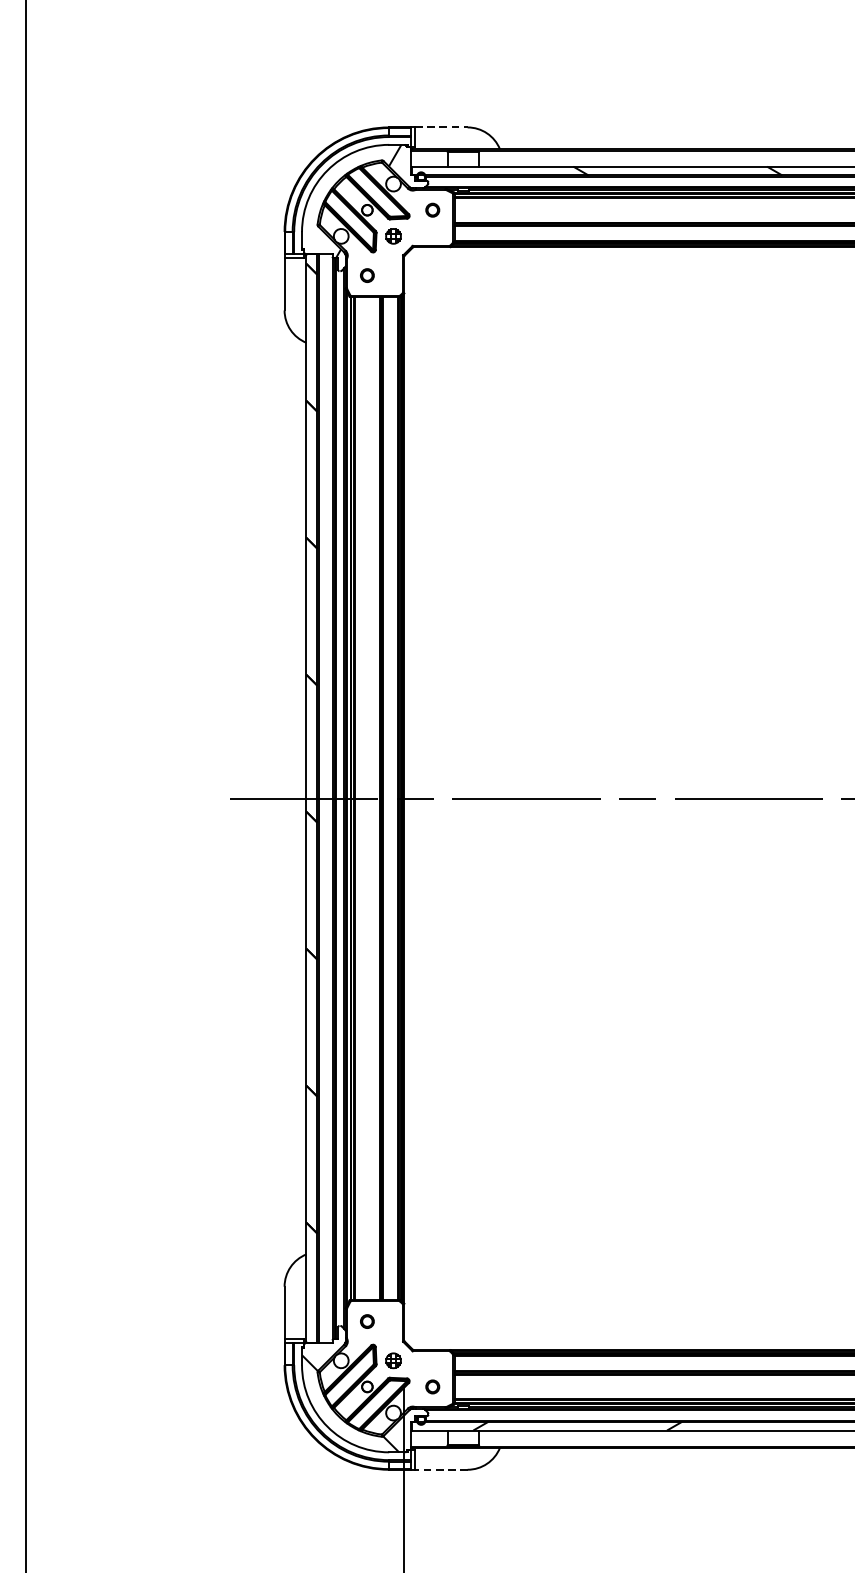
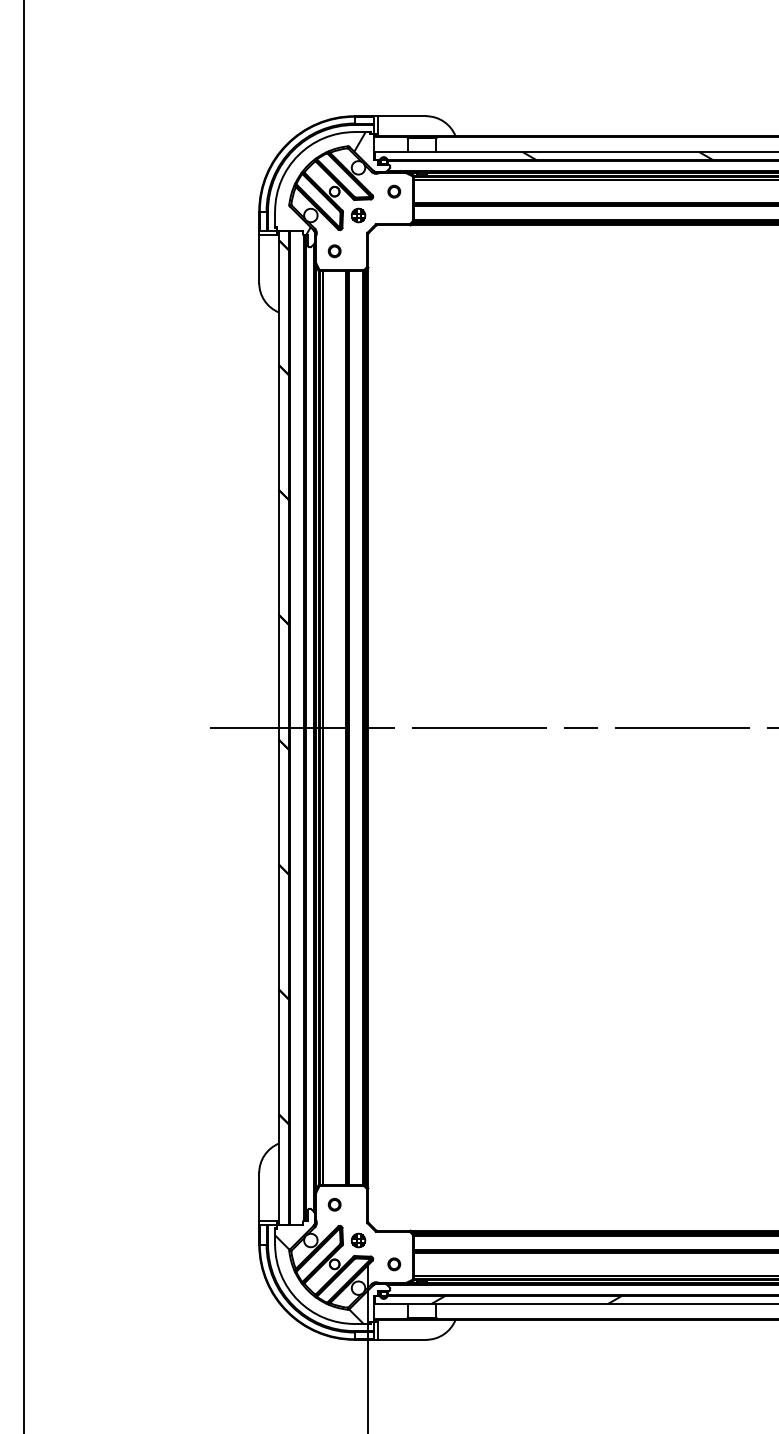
line: (441, 127) -> (402, 116), dashed -> solid
line: (441, 1469) -> (402, 1339), dashed -> solid

